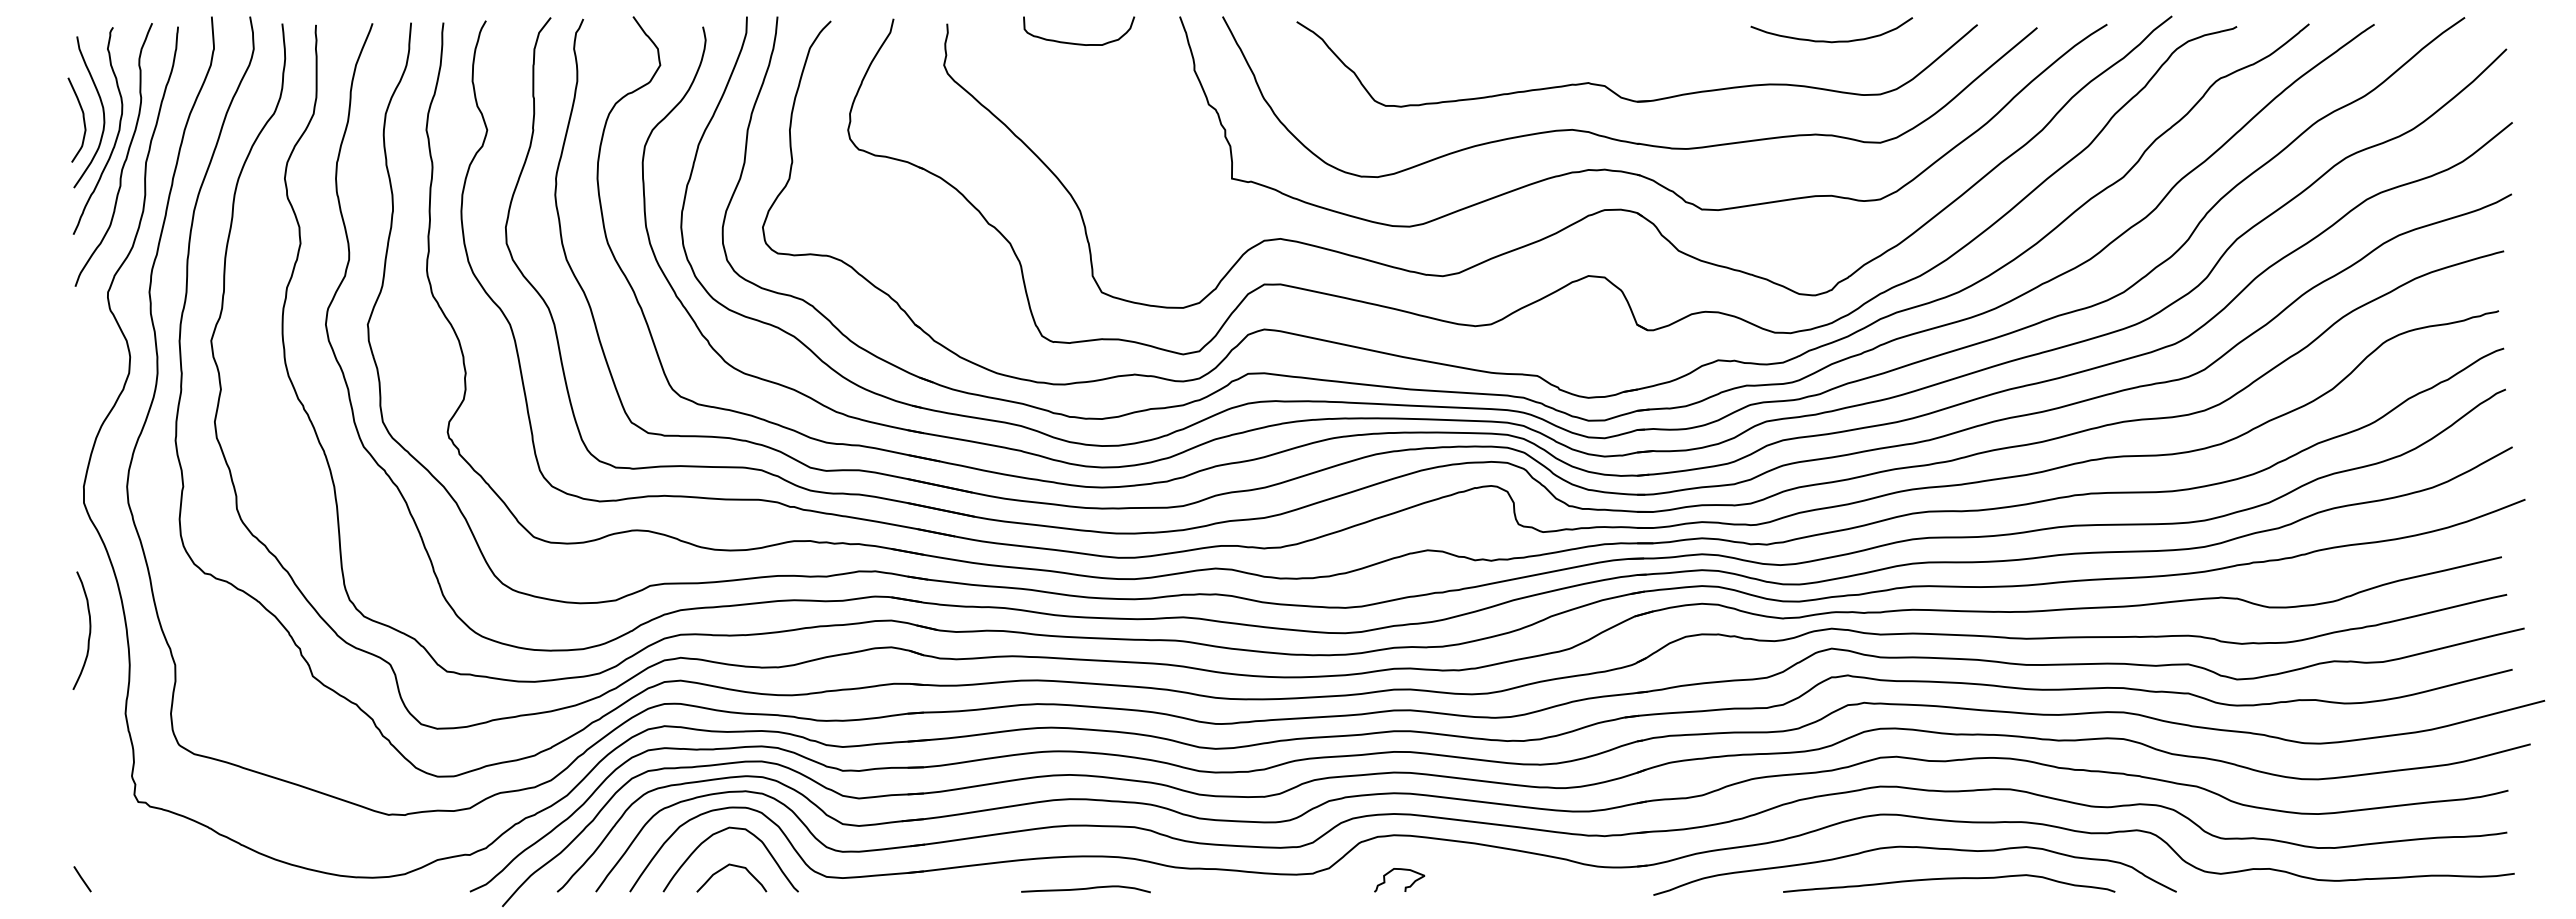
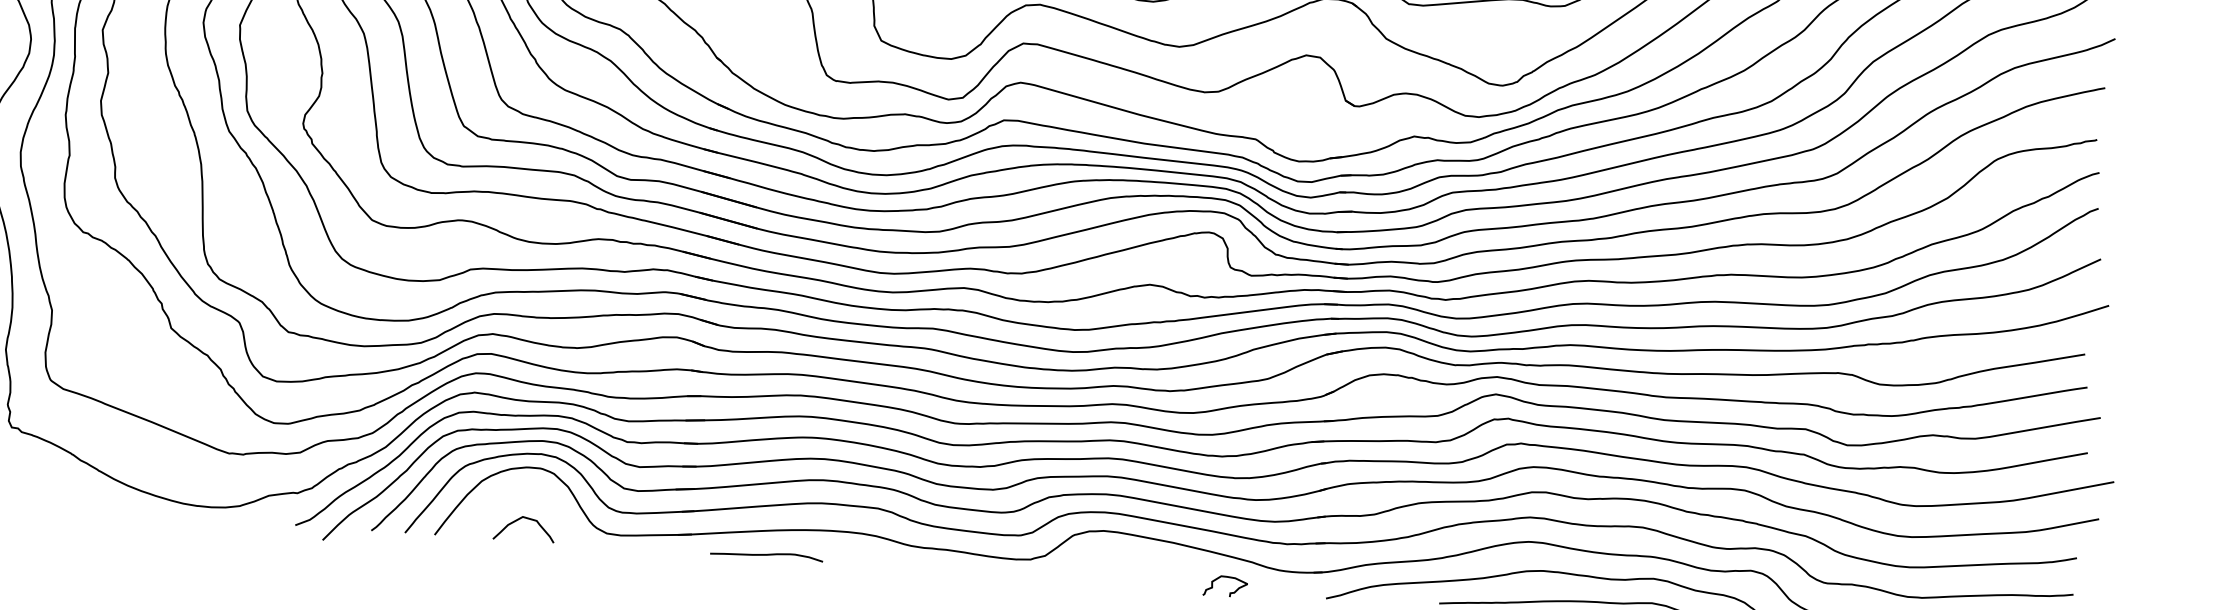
curve: (718, 833) -> (515, 489), removed
curve: (1405, 886) -> (1230, 592), moved
curve: (1085, 889) -> (766, 555), moved

